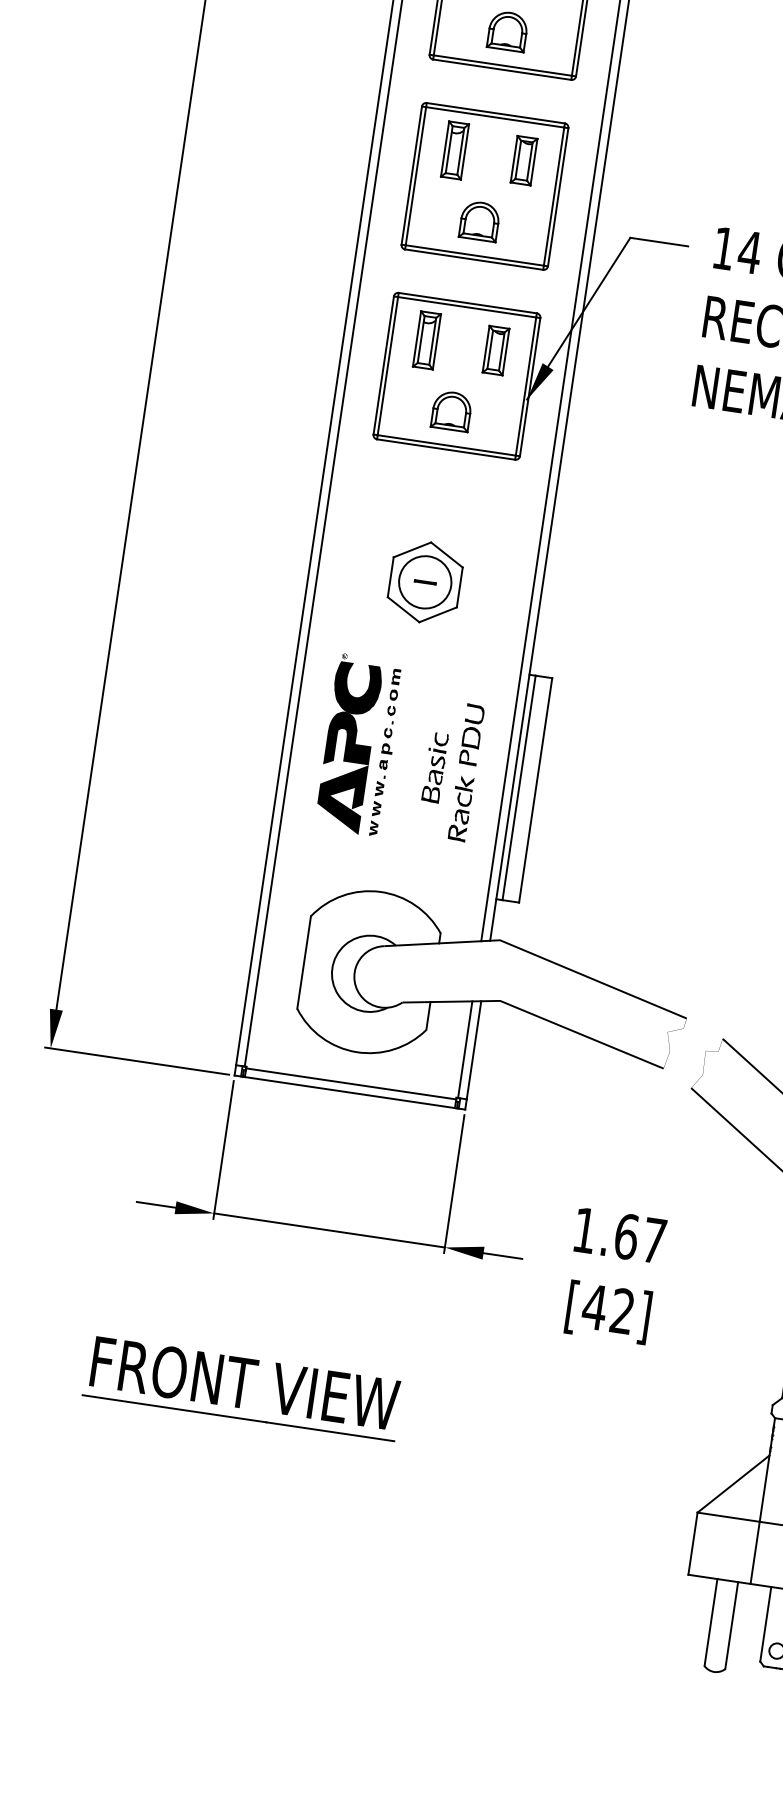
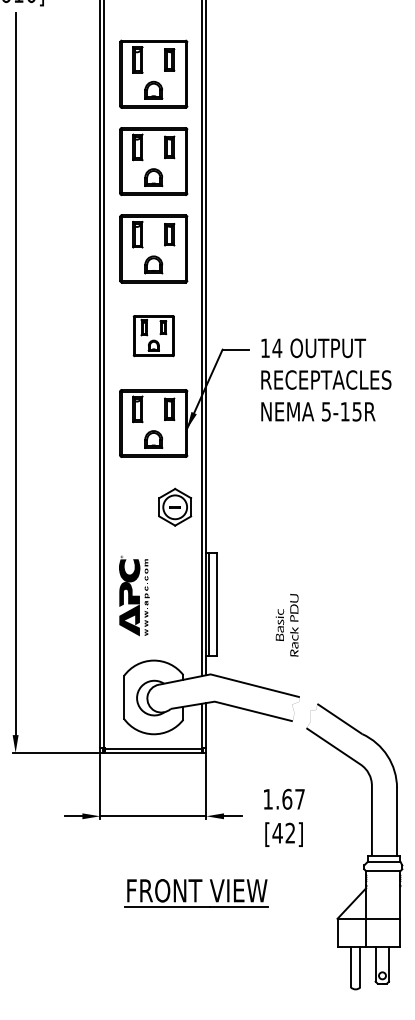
part: (484, 184) -> (153, 335), size x0.6
part: (426, 580) -> (175, 506), moved
part: (449, 770) -> (286, 625), moved
part: (242, 1389) -> (196, 893), moved

